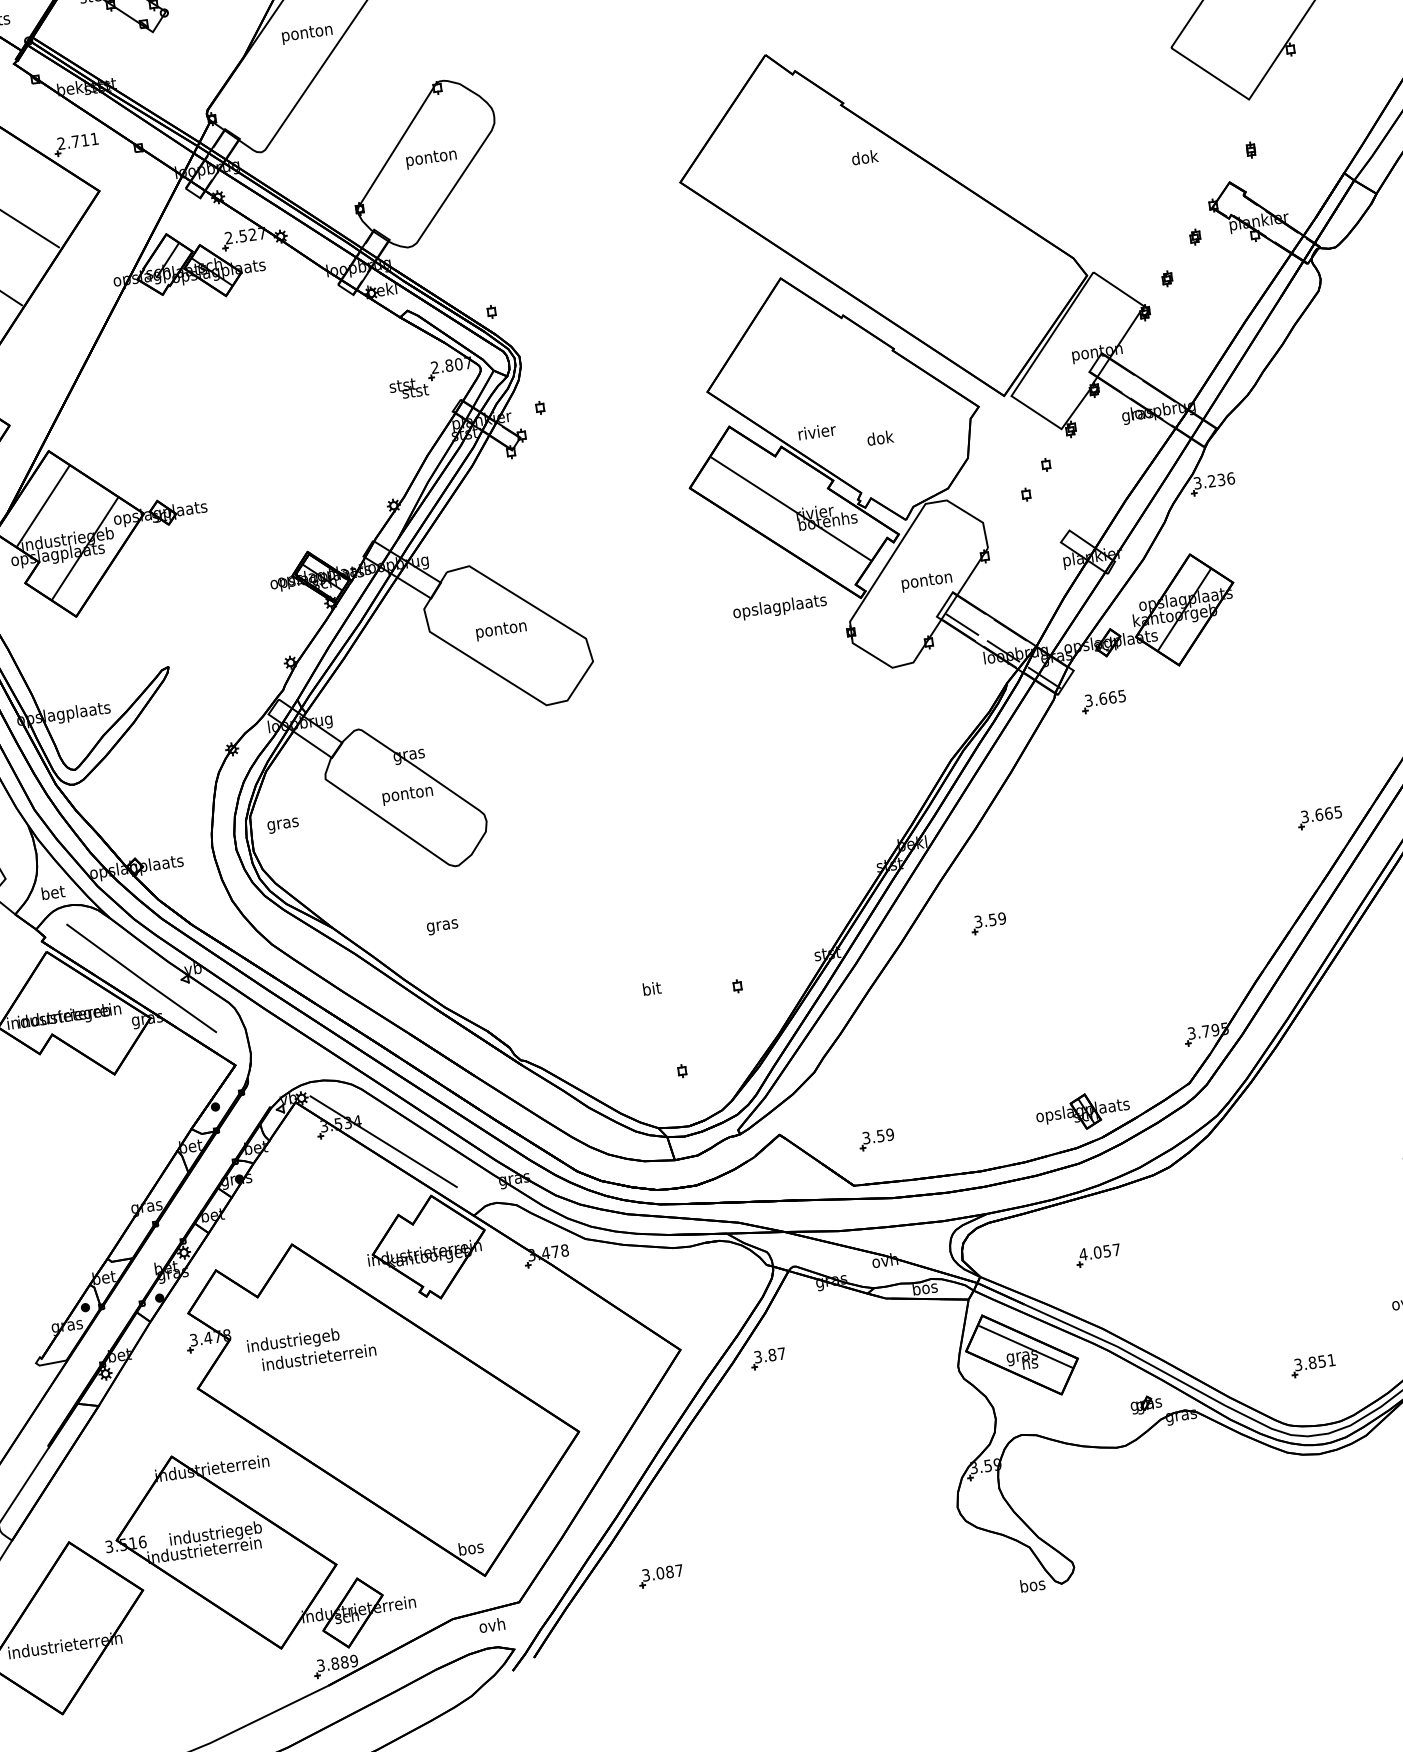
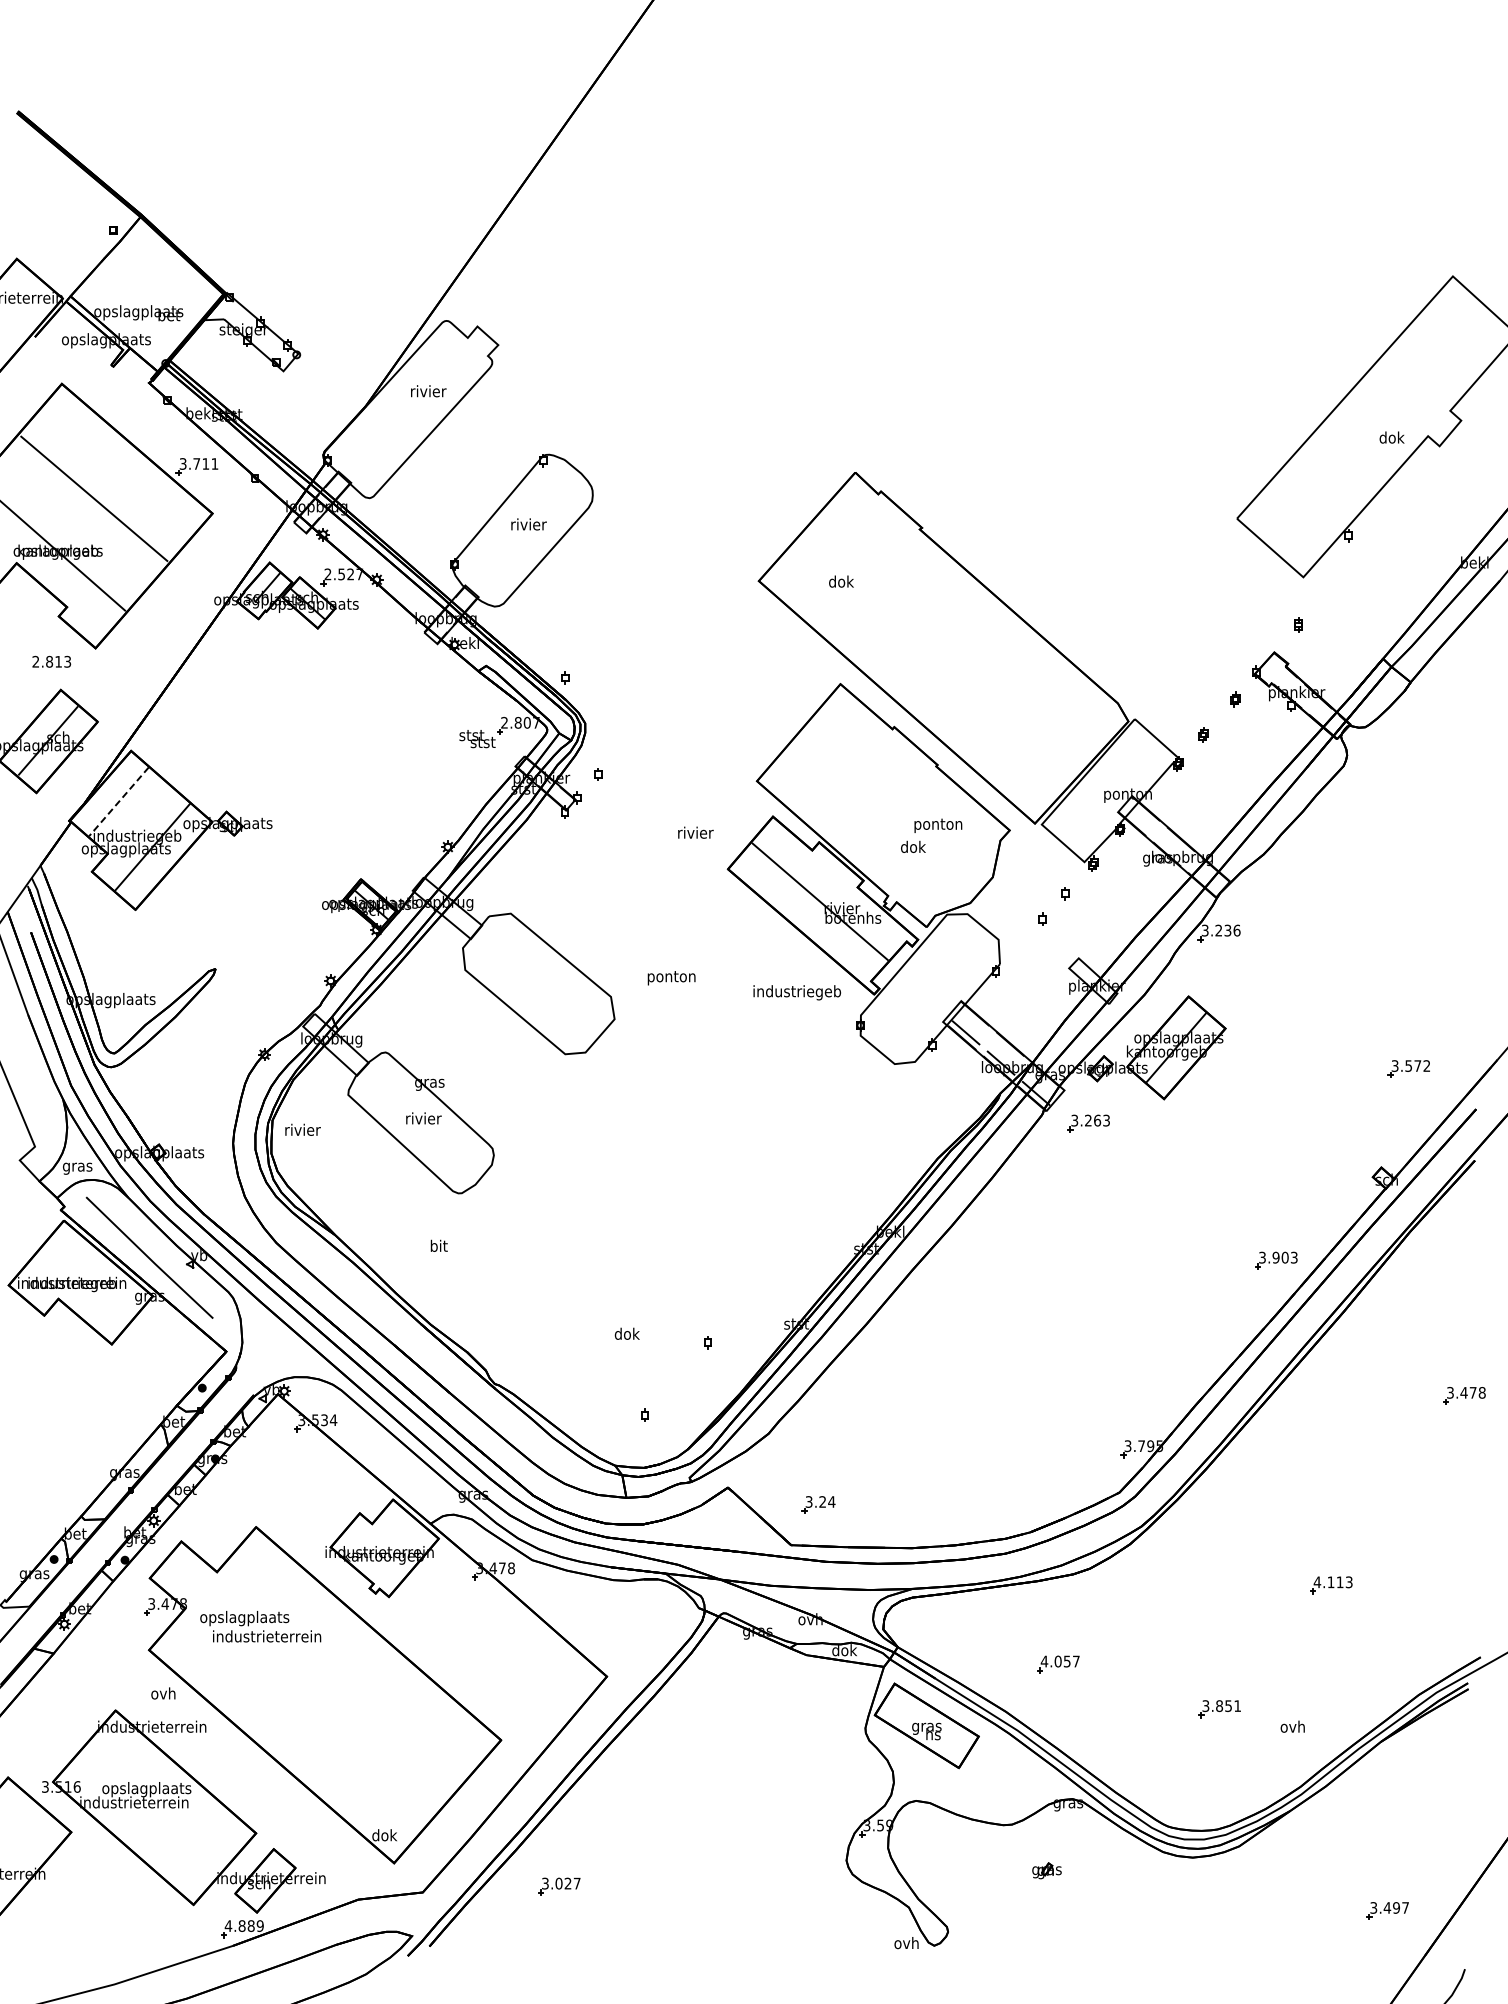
text: (306, 33) -> (427, 392), ponton -> rivier
text: (60, 143) -> (182, 463), 2.711 -> 3.711
text: (431, 157) -> (528, 525), ponton -> rivier
text: (865, 157) -> (841, 581), moved
text: (816, 431) -> (695, 832), moved
line: (42, 505) -> (118, 801), solid -> dashed
text: (927, 581) -> (938, 825), moved
text: (779, 607) -> (796, 992), opslagplaats -> industriegeb
text: (501, 630) -> (671, 978), moved
text: (1112, 697) -> (1097, 1120), 3.665 -> 3.263
text: (407, 794) -> (423, 1119), ponton -> rivier
text: (1327, 813) -> (1284, 1257), 3.665 -> 3.903
text: (283, 824) -> (302, 1131), gras -> rivier
text: (52, 893) -> (77, 1166), bet -> gras
part: (988, 923) -> (951, 1316), removed
text: (442, 925) -> (438, 1247), gras -> bit
text: (651, 988) -> (626, 1333), bit -> dok
part: (1082, 1111) -> (1015, 1505), removed
text: (885, 1134) -> (827, 1501), 3.59 -> 3.24
line: (383, 1141) -> (355, 1442), removed
part: (1098, 1255) -> (1058, 1664), moved
text: (924, 1288) -> (844, 1650), bos -> dok
text: (293, 1341) -> (244, 1618), industriegeb -> opslagplaats
line: (1025, 1346) -> (931, 1718), removed
part: (767, 1359) -> (687, 1696), removed
part: (1313, 1366) -> (1219, 1709), moved
part: (1145, 1404) -> (1046, 1870), moved
text: (215, 1534) -> (146, 1789), industriegeb -> opslagplaats
text: (470, 1548) -> (384, 1835), bos -> dok
text: (669, 1571) -> (567, 1883), 3.087 -> 3.027
text: (1032, 1585) -> (906, 1943), bos -> ovh
text: (492, 1625) -> (163, 1693), moved
text: (320, 1665) -> (228, 1925), 3.889 -> 4.889

